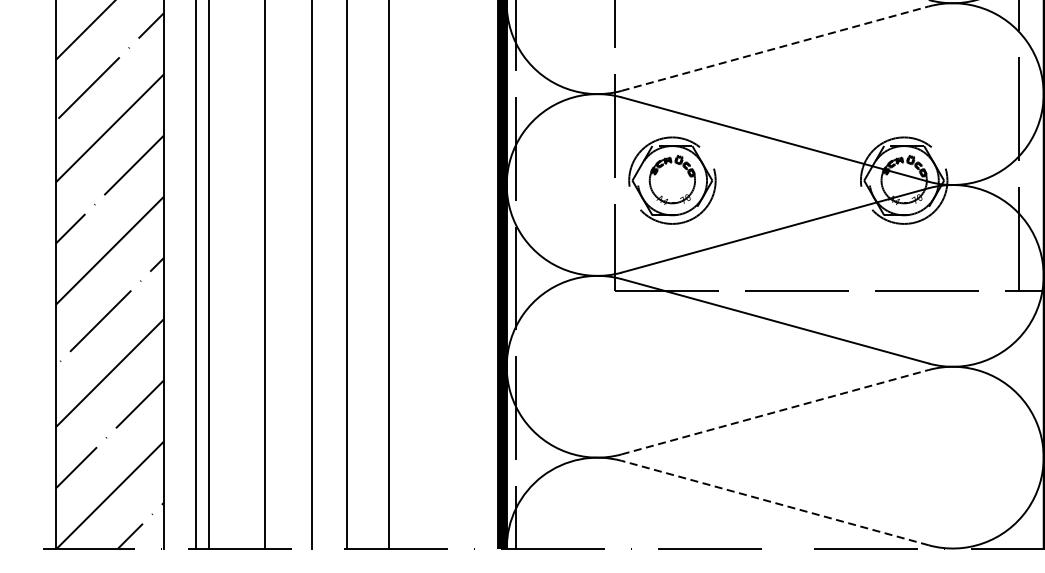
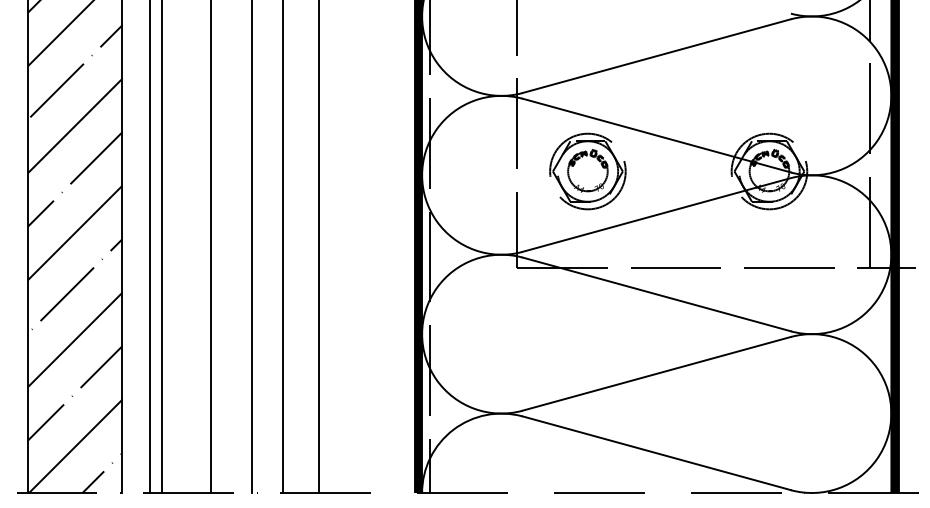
line: (776, 49) -> (657, 56), dashed -> solid
part: (671, 180) -> (587, 171), moved
line: (776, 411) -> (657, 373), dashed -> solid
line: (774, 503) -> (656, 453), dashed -> solid

